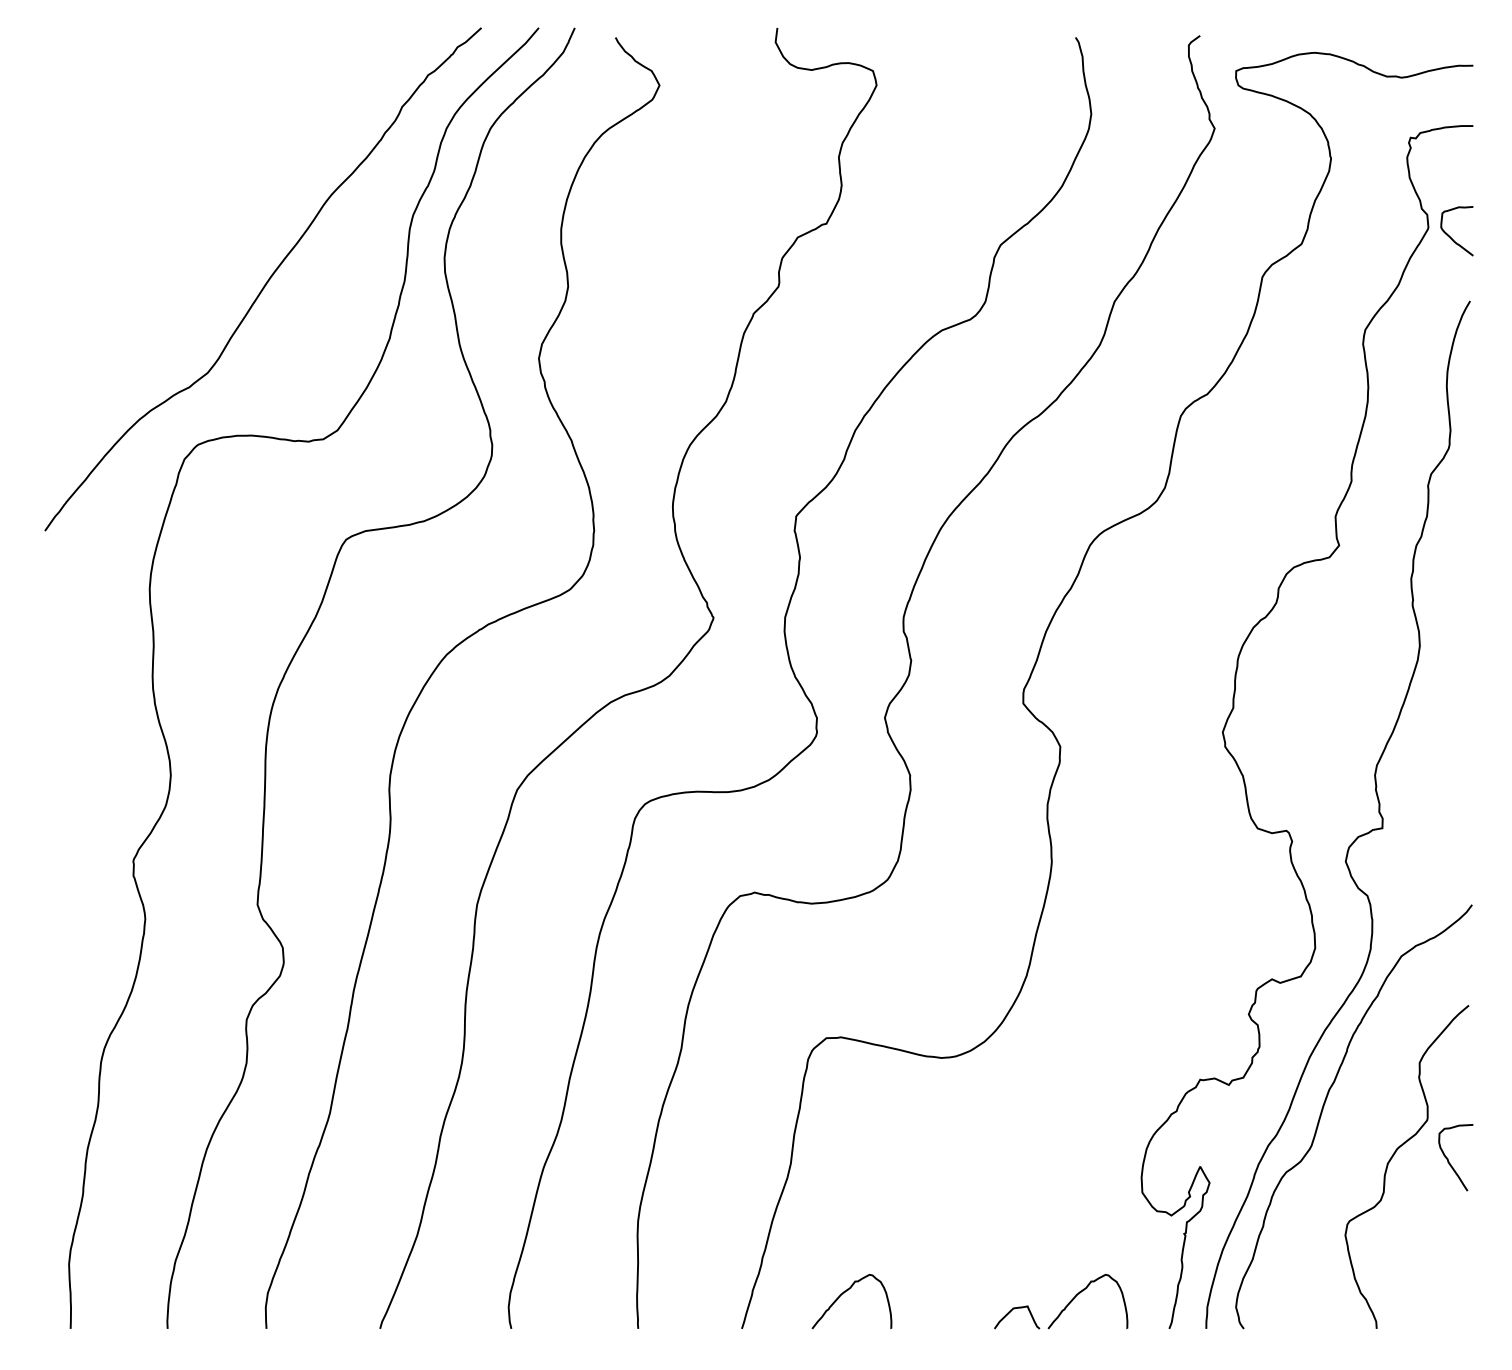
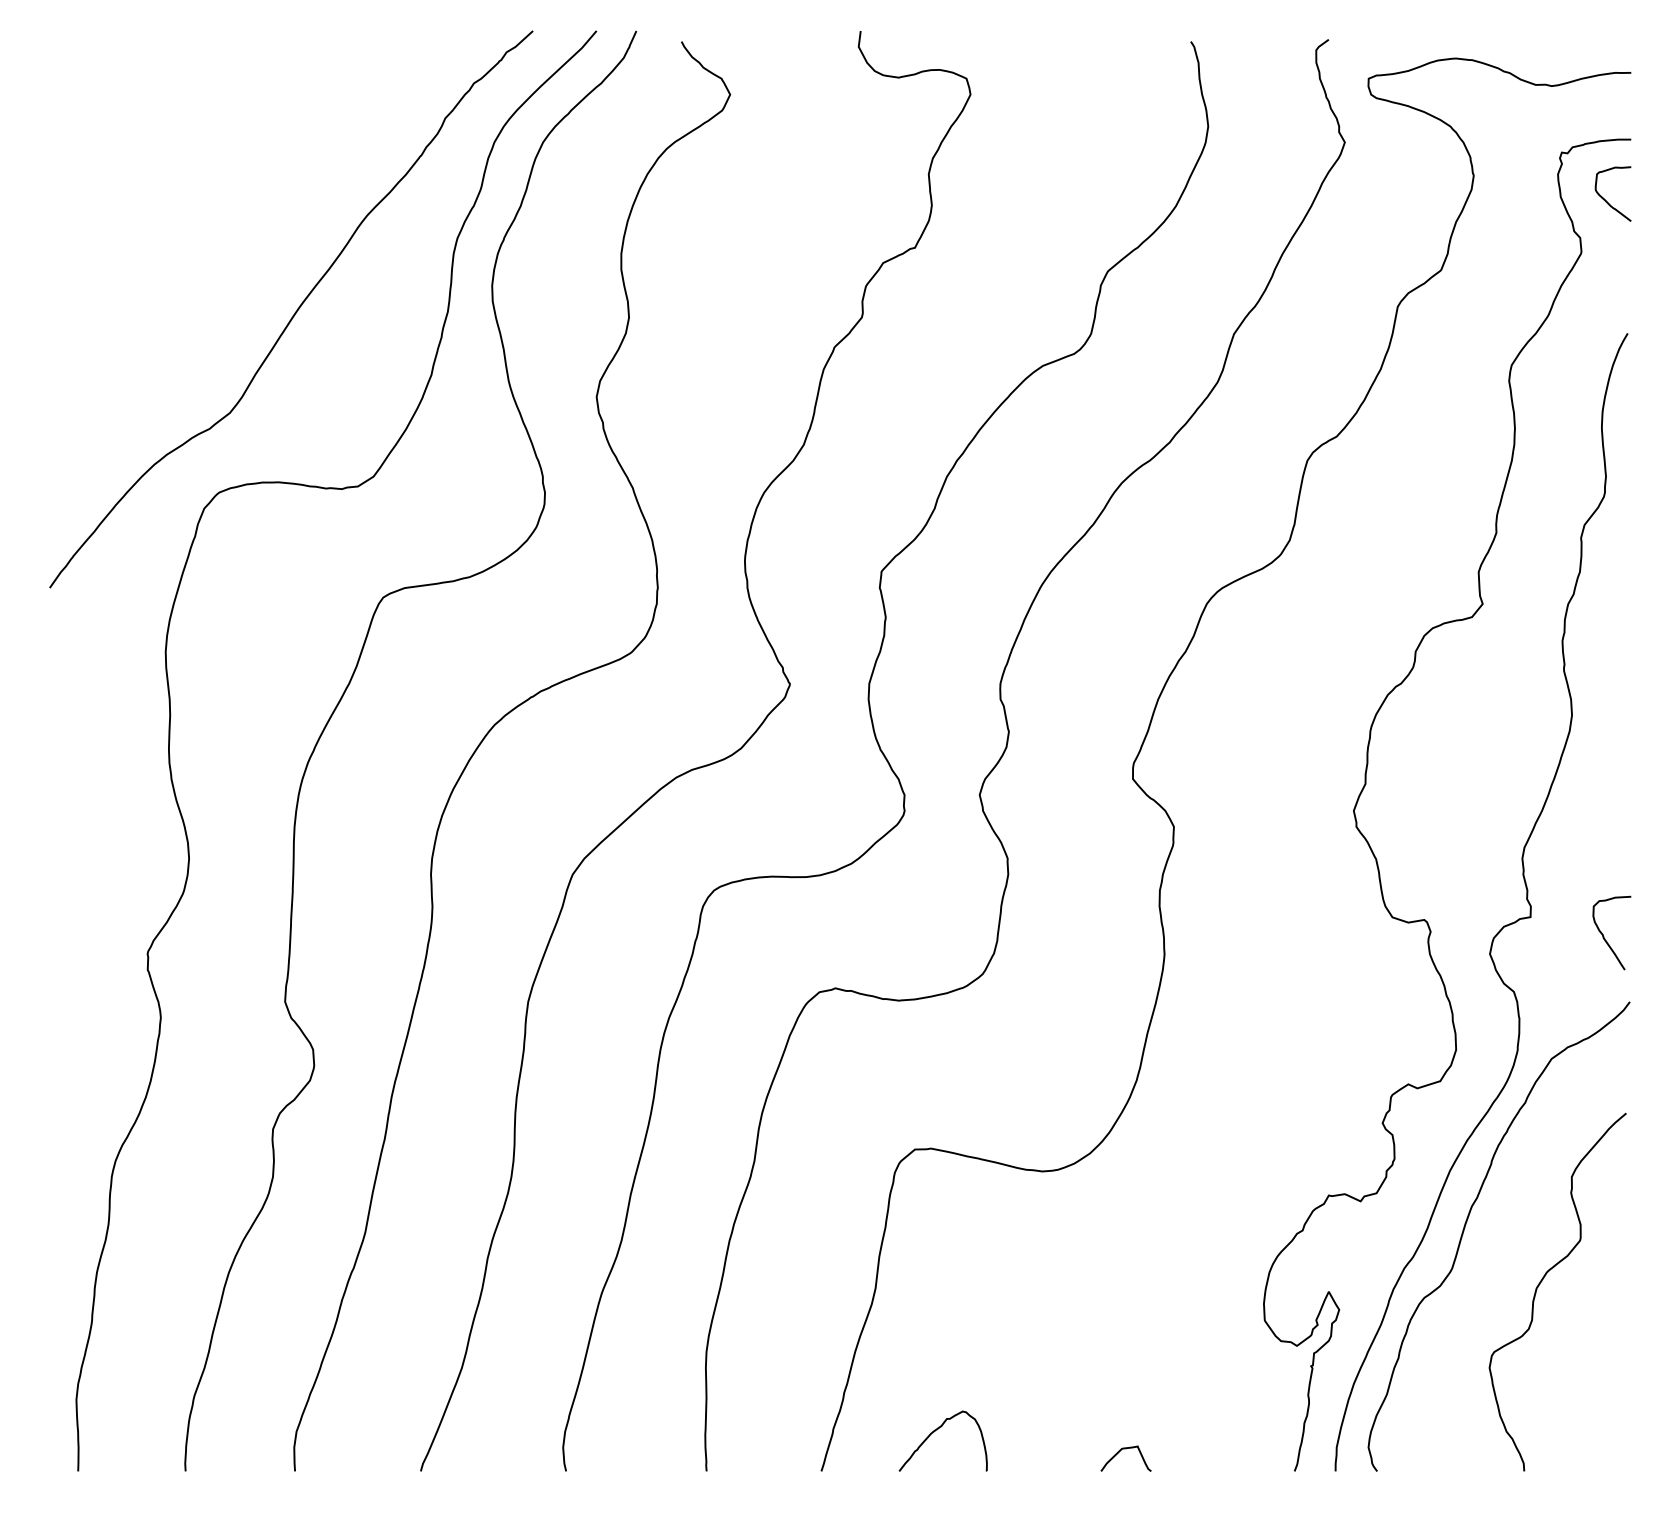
curve: (1450, 236) -> (1605, 199), moved
curve: (1448, 1158) -> (1603, 933), moved
curve: (1080, 1293) -> (1196, 1432), removed

